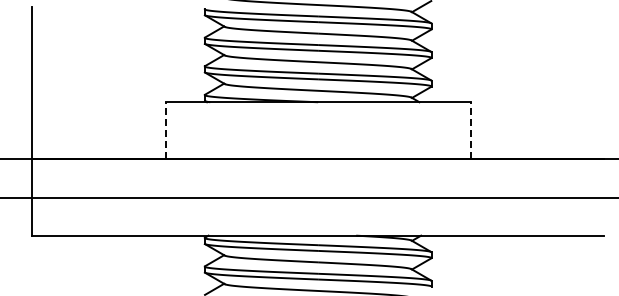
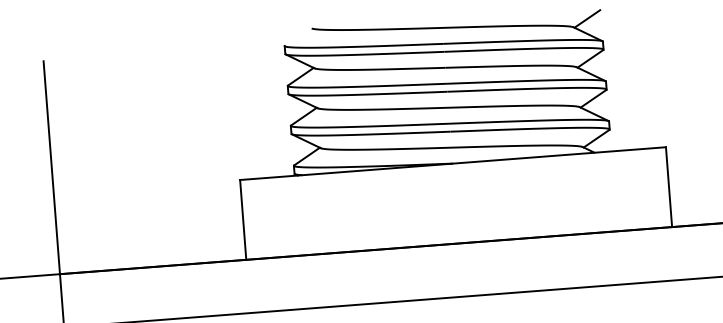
line: (165, 130) -> (243, 219), dashed -> solid
line: (470, 130) -> (668, 186), dashed -> solid

